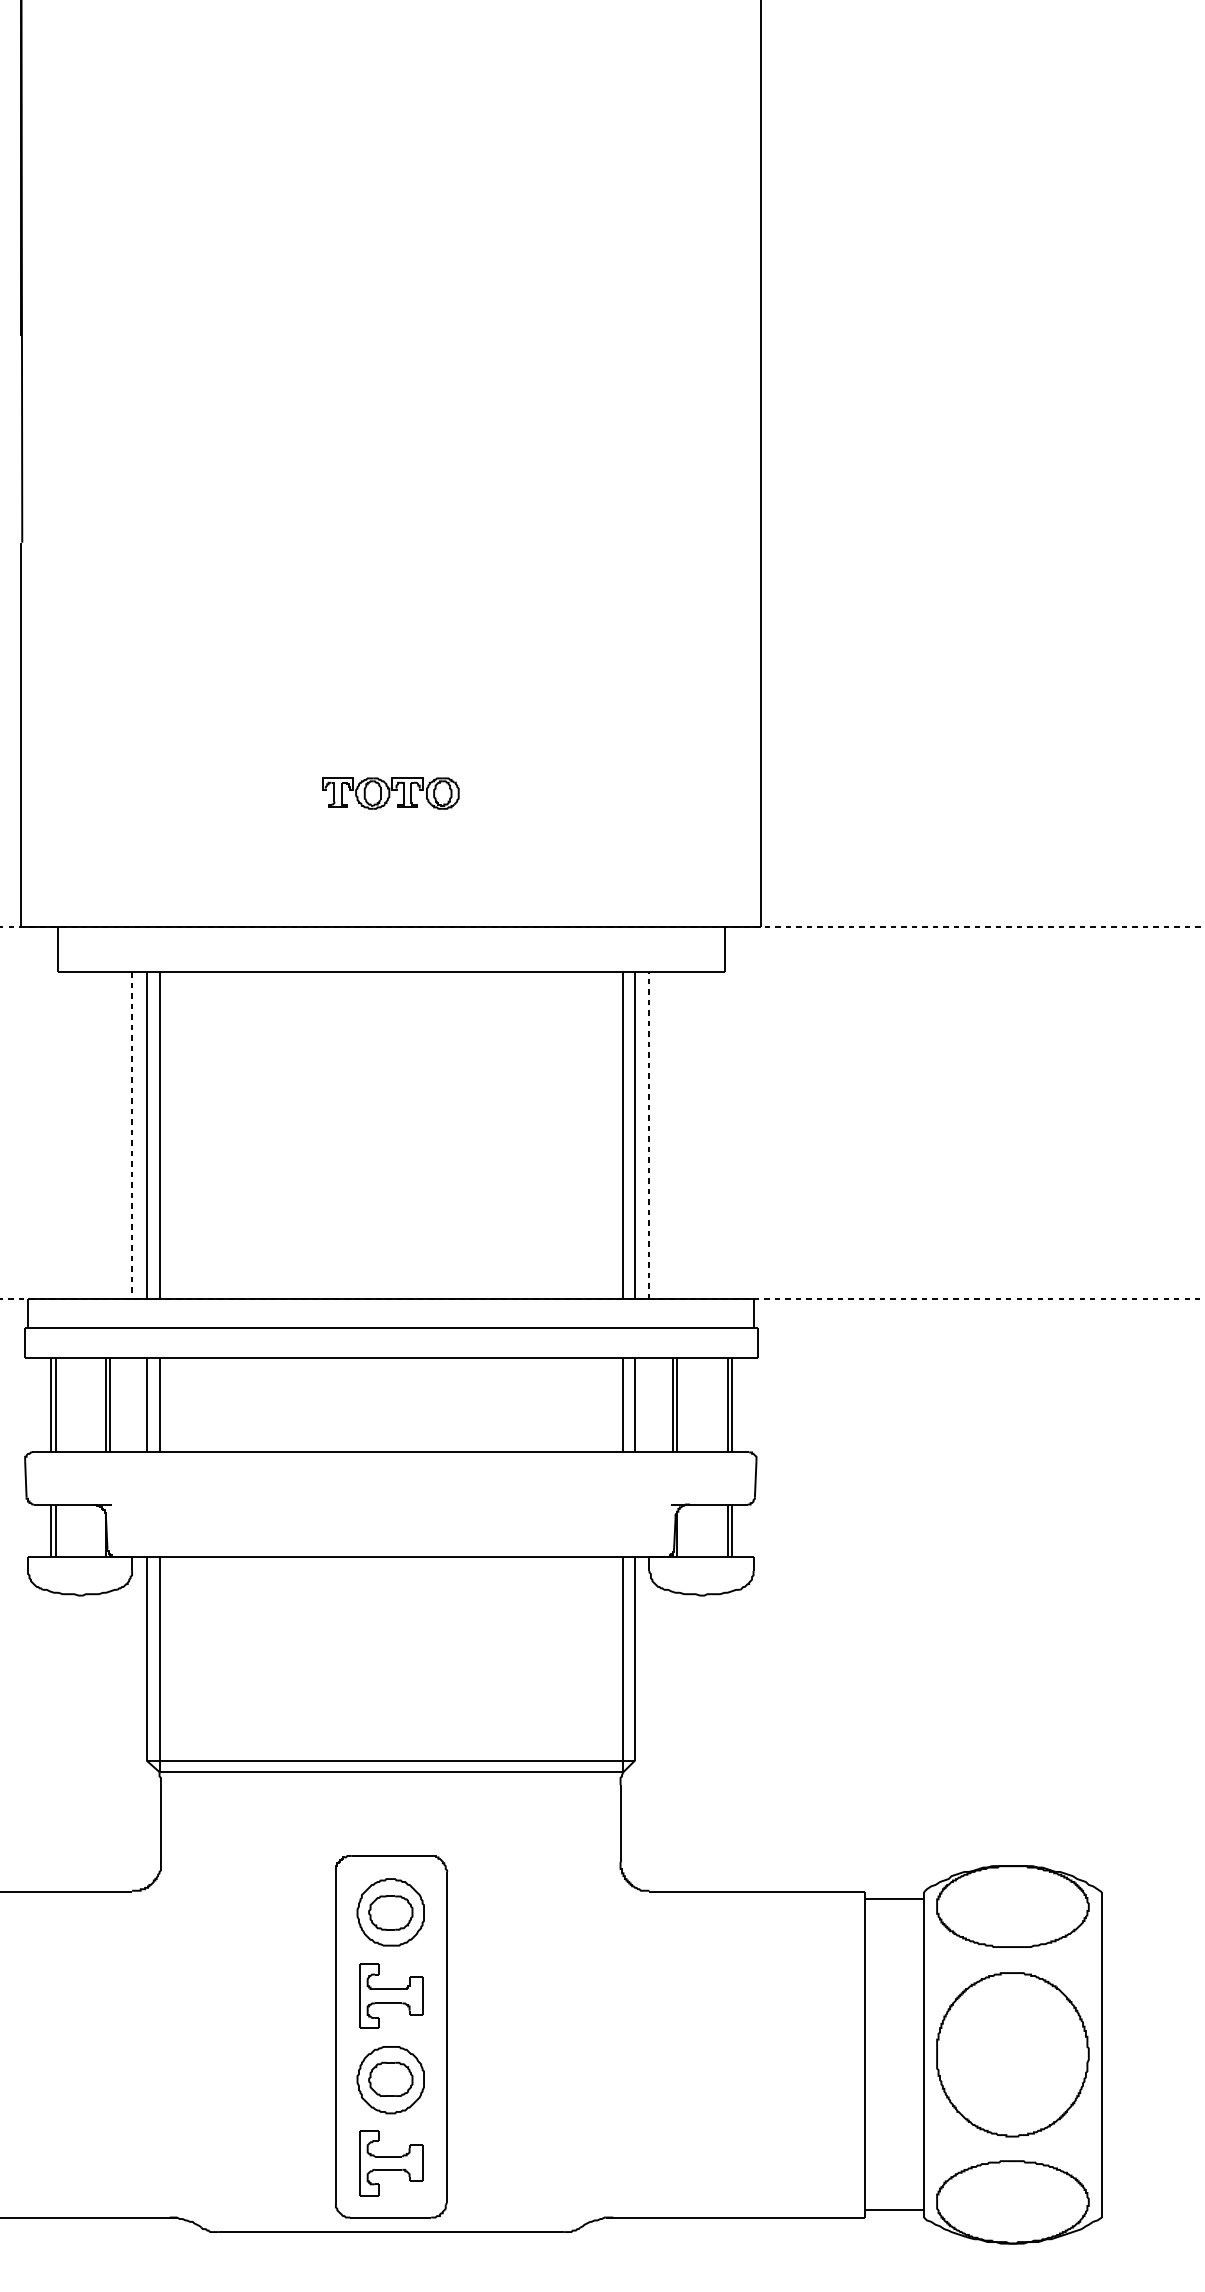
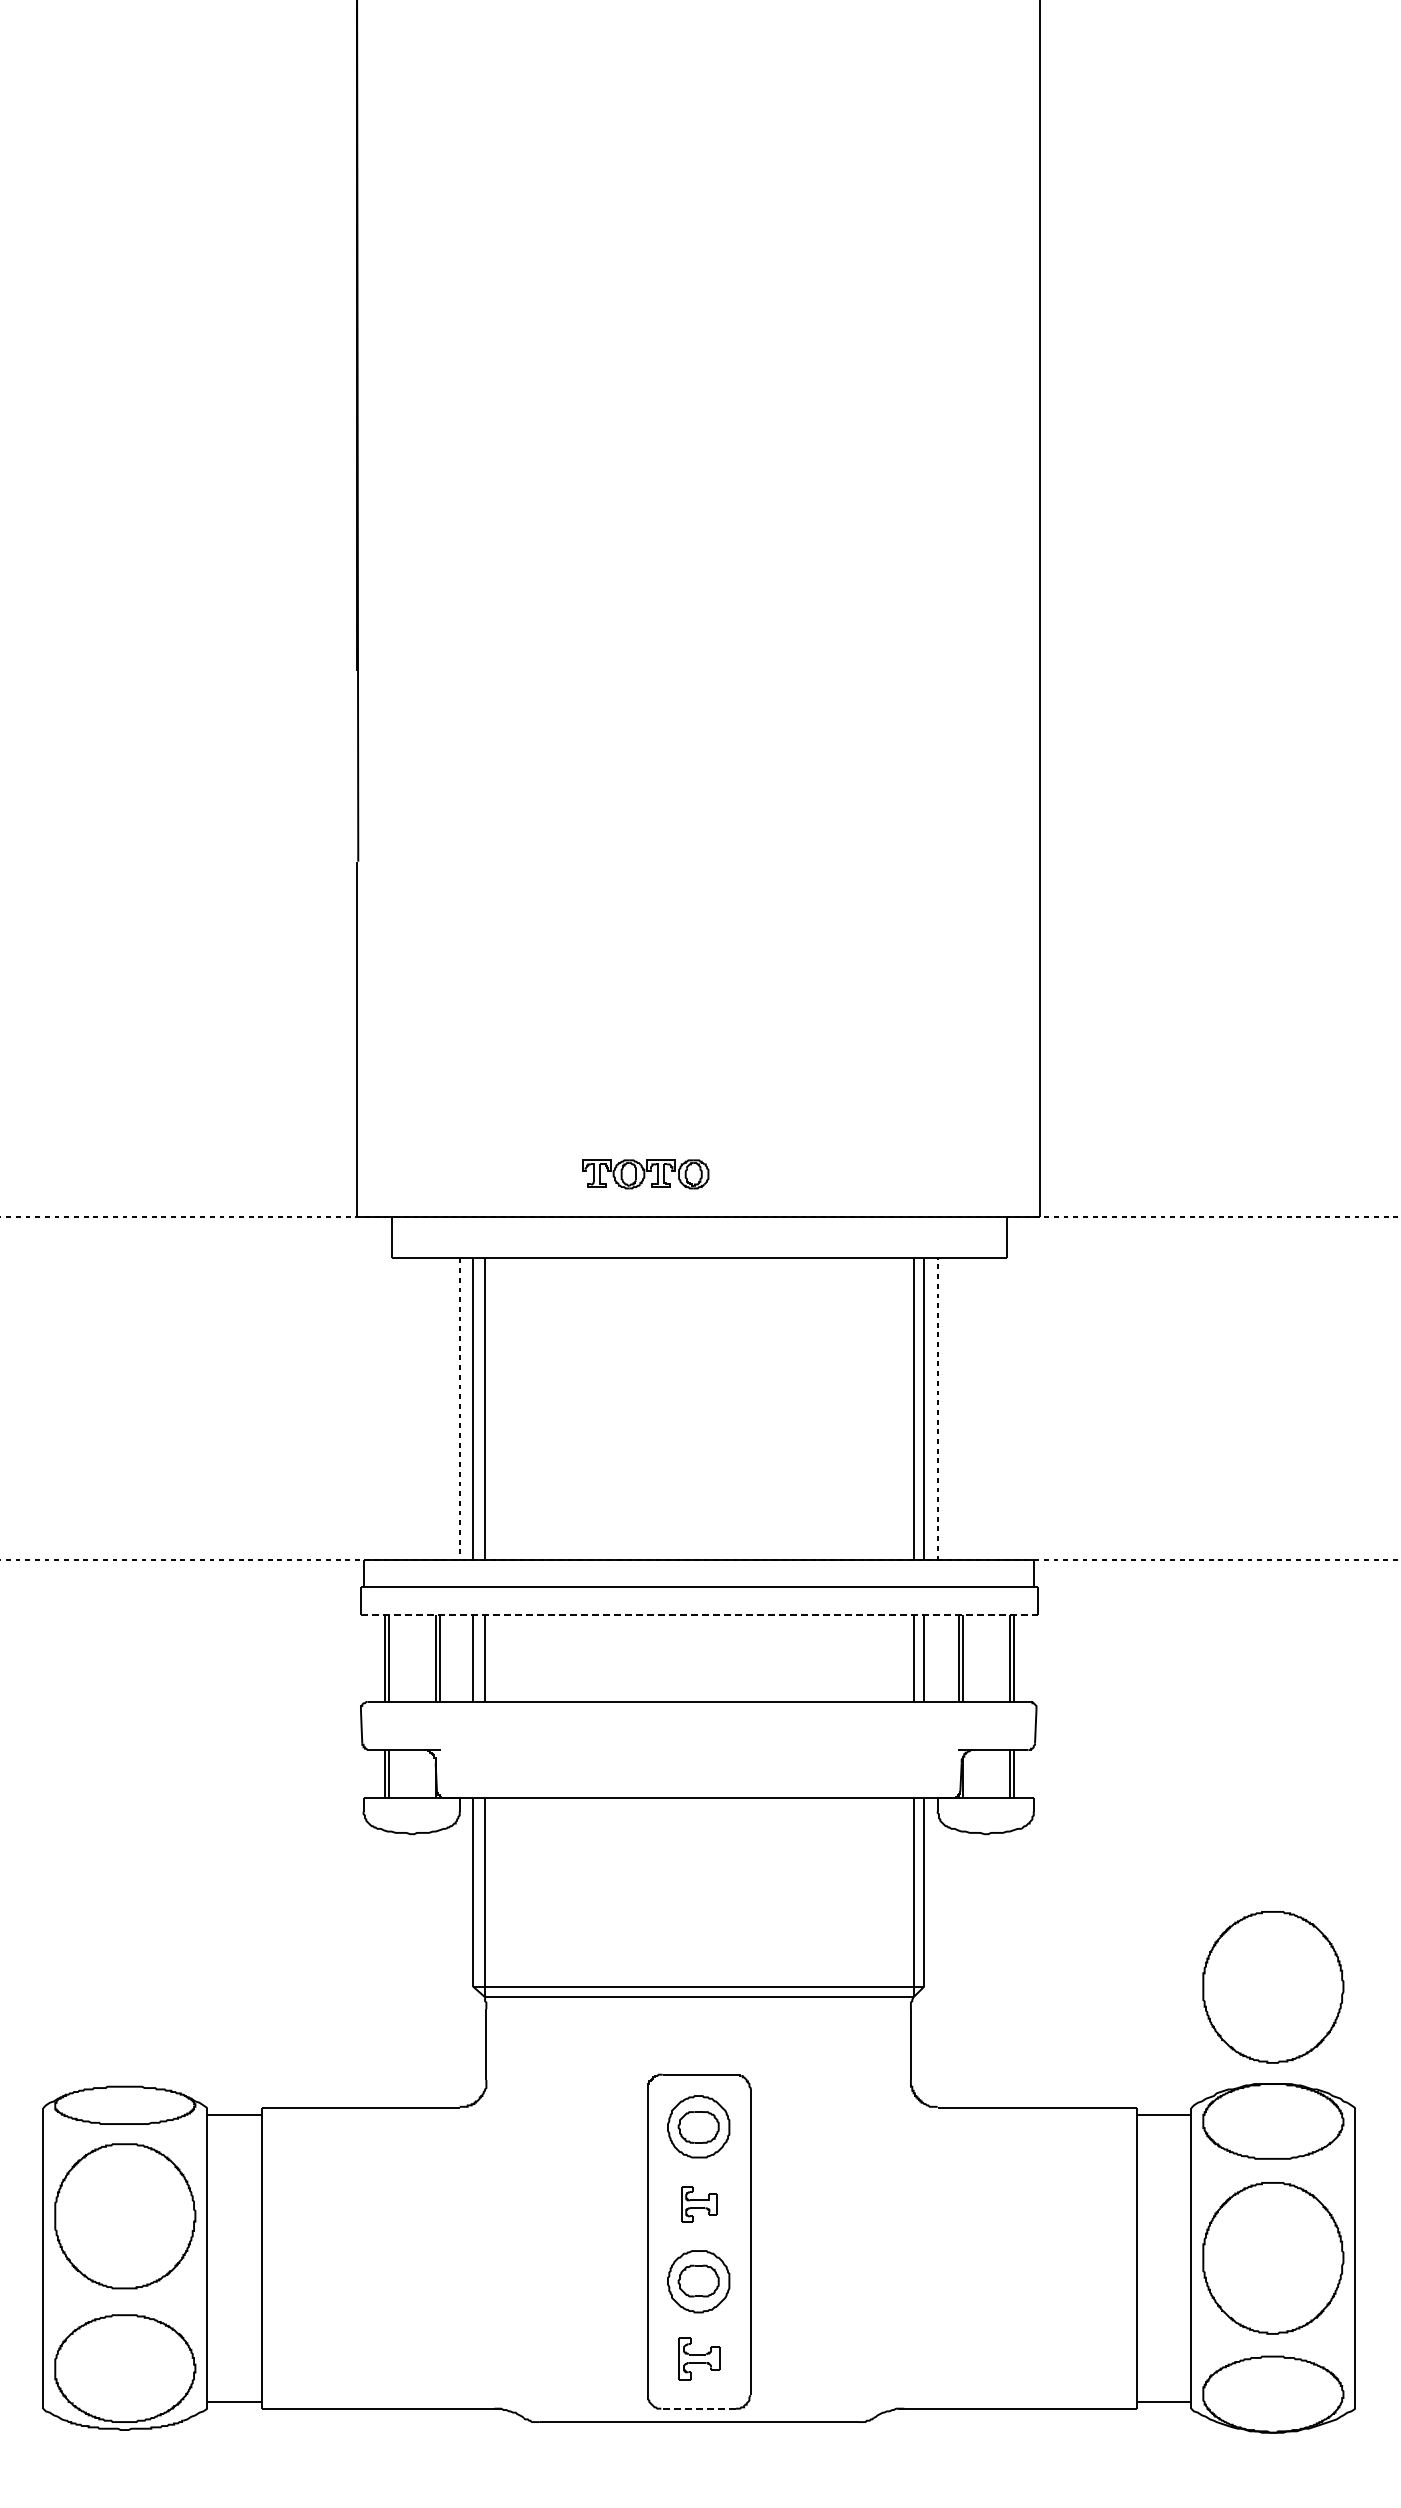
part: (390, 793) -> (645, 1174), moved
line: (391, 1358) -> (699, 1615), solid -> dashed
part: (1013, 1761) -> (1273, 1987), added
part: (391, 1996) -> (699, 2204), size x0.6
part: (391, 2163) -> (699, 2358), size x0.7
line: (390, 2217) -> (698, 2408), solid -> dashed

